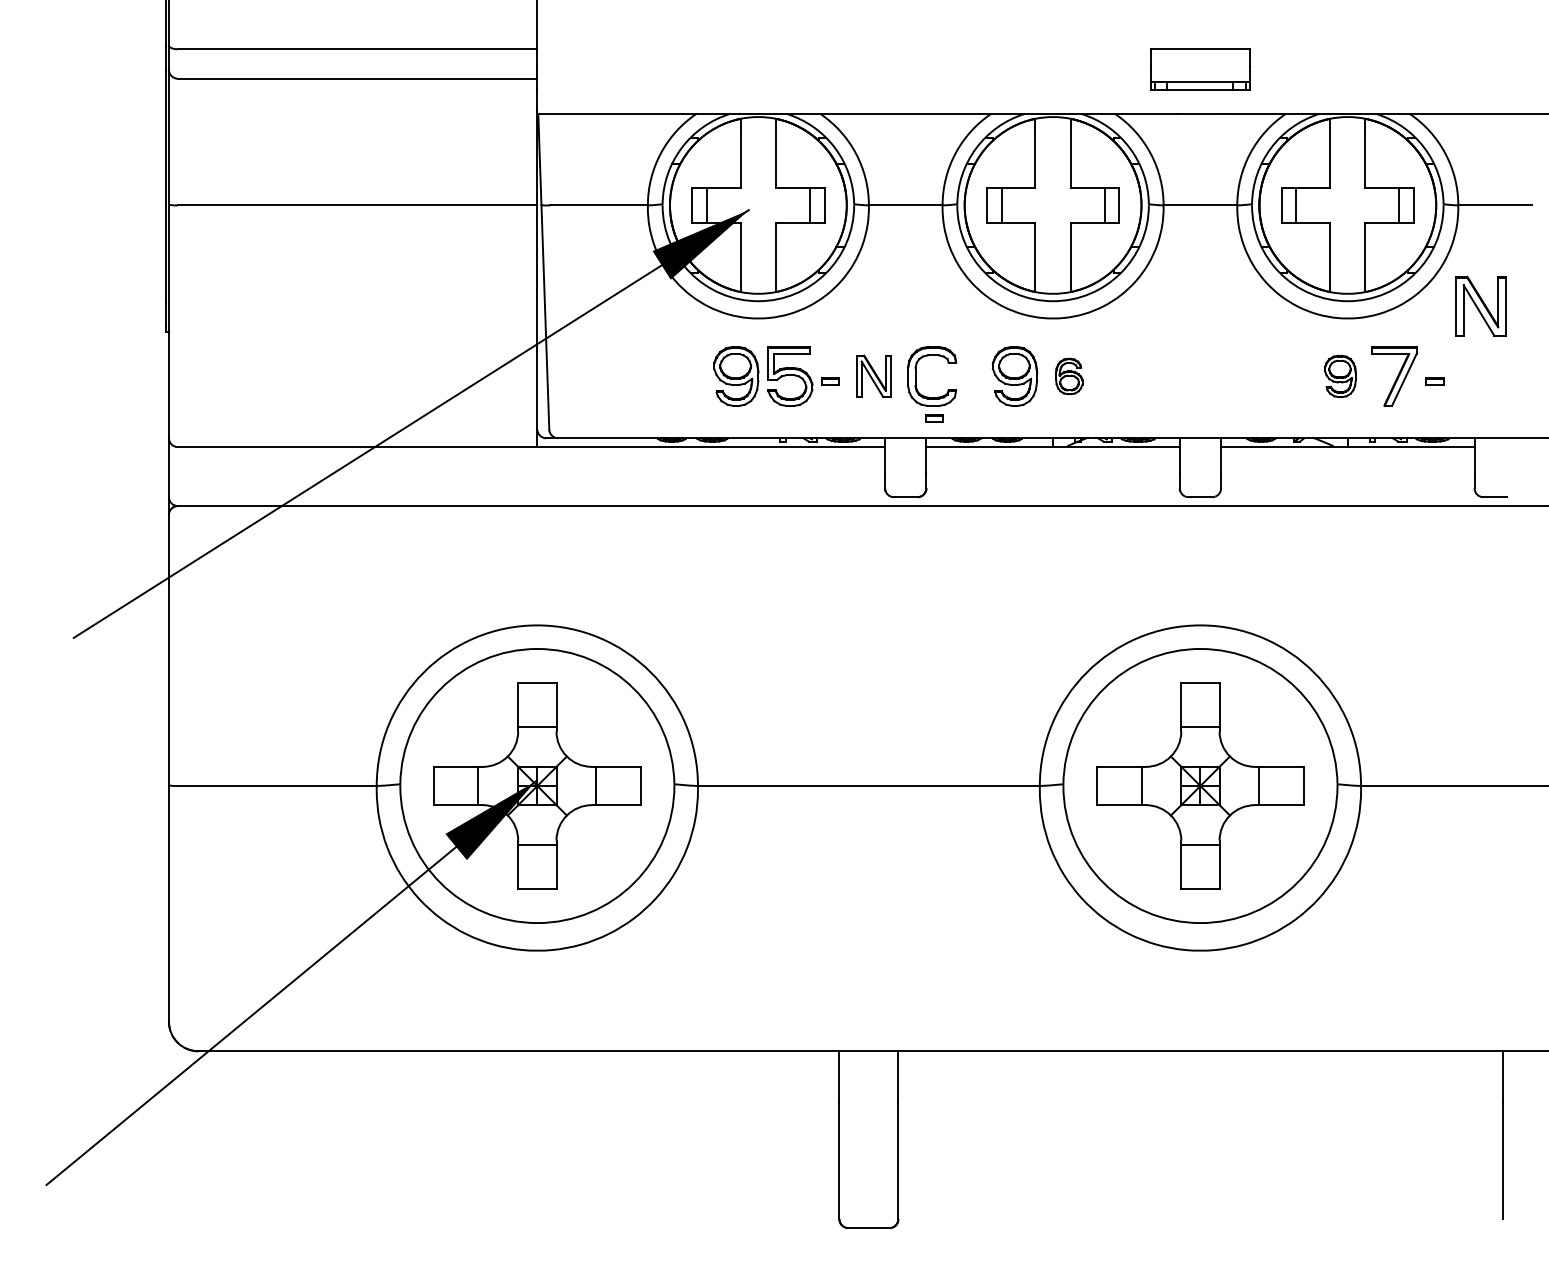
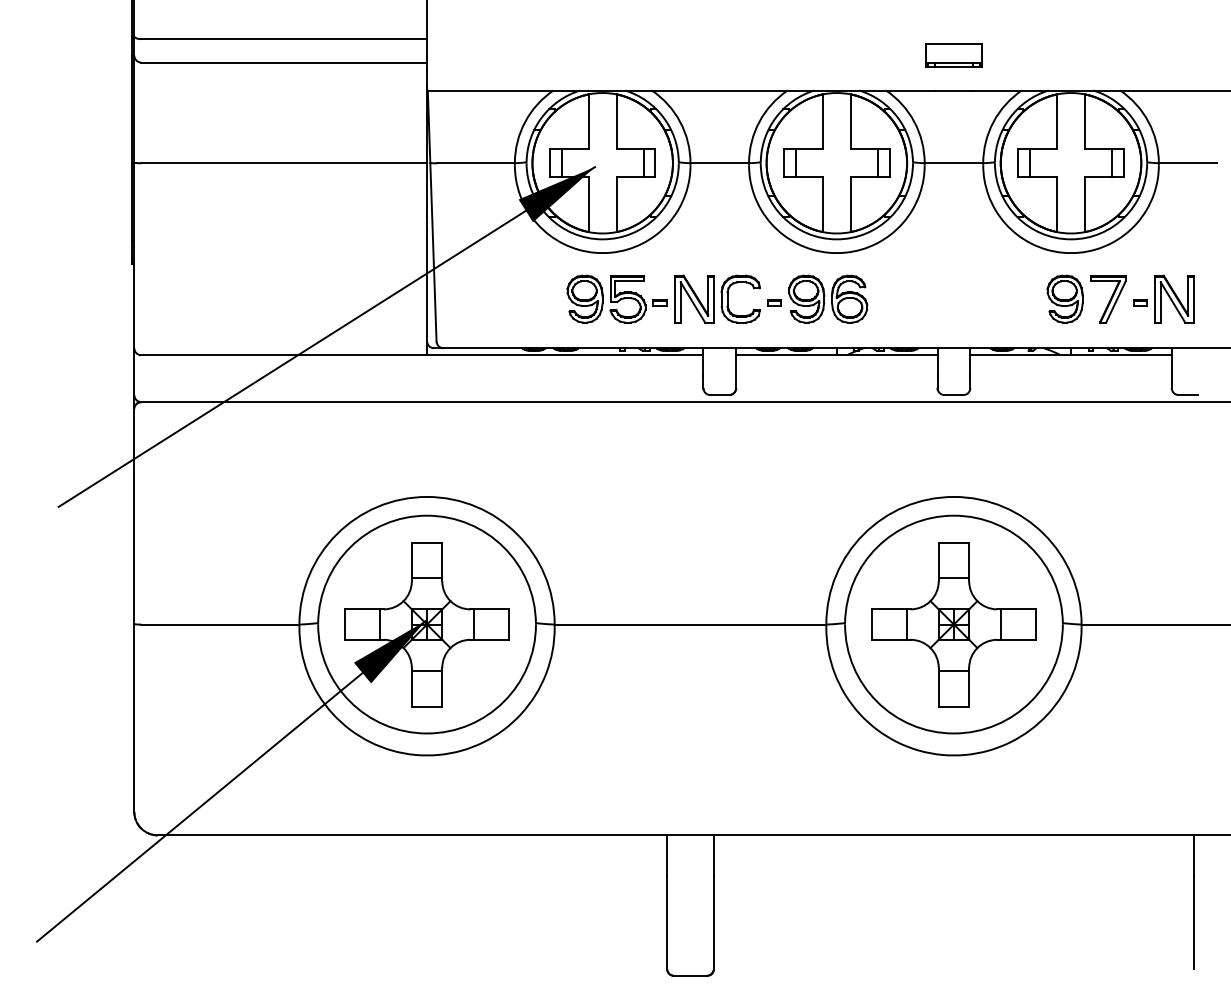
part: (1200, 69) -> (953, 55), size x0.71
part: (1480, 306) -> (1174, 299), moved
part: (873, 375) -> (694, 298), size x1.43
part: (1069, 376) -> (849, 299), size x1.67
part: (1340, 376) -> (1065, 299), size x1.43
part: (934, 418) -> (774, 303), moved

